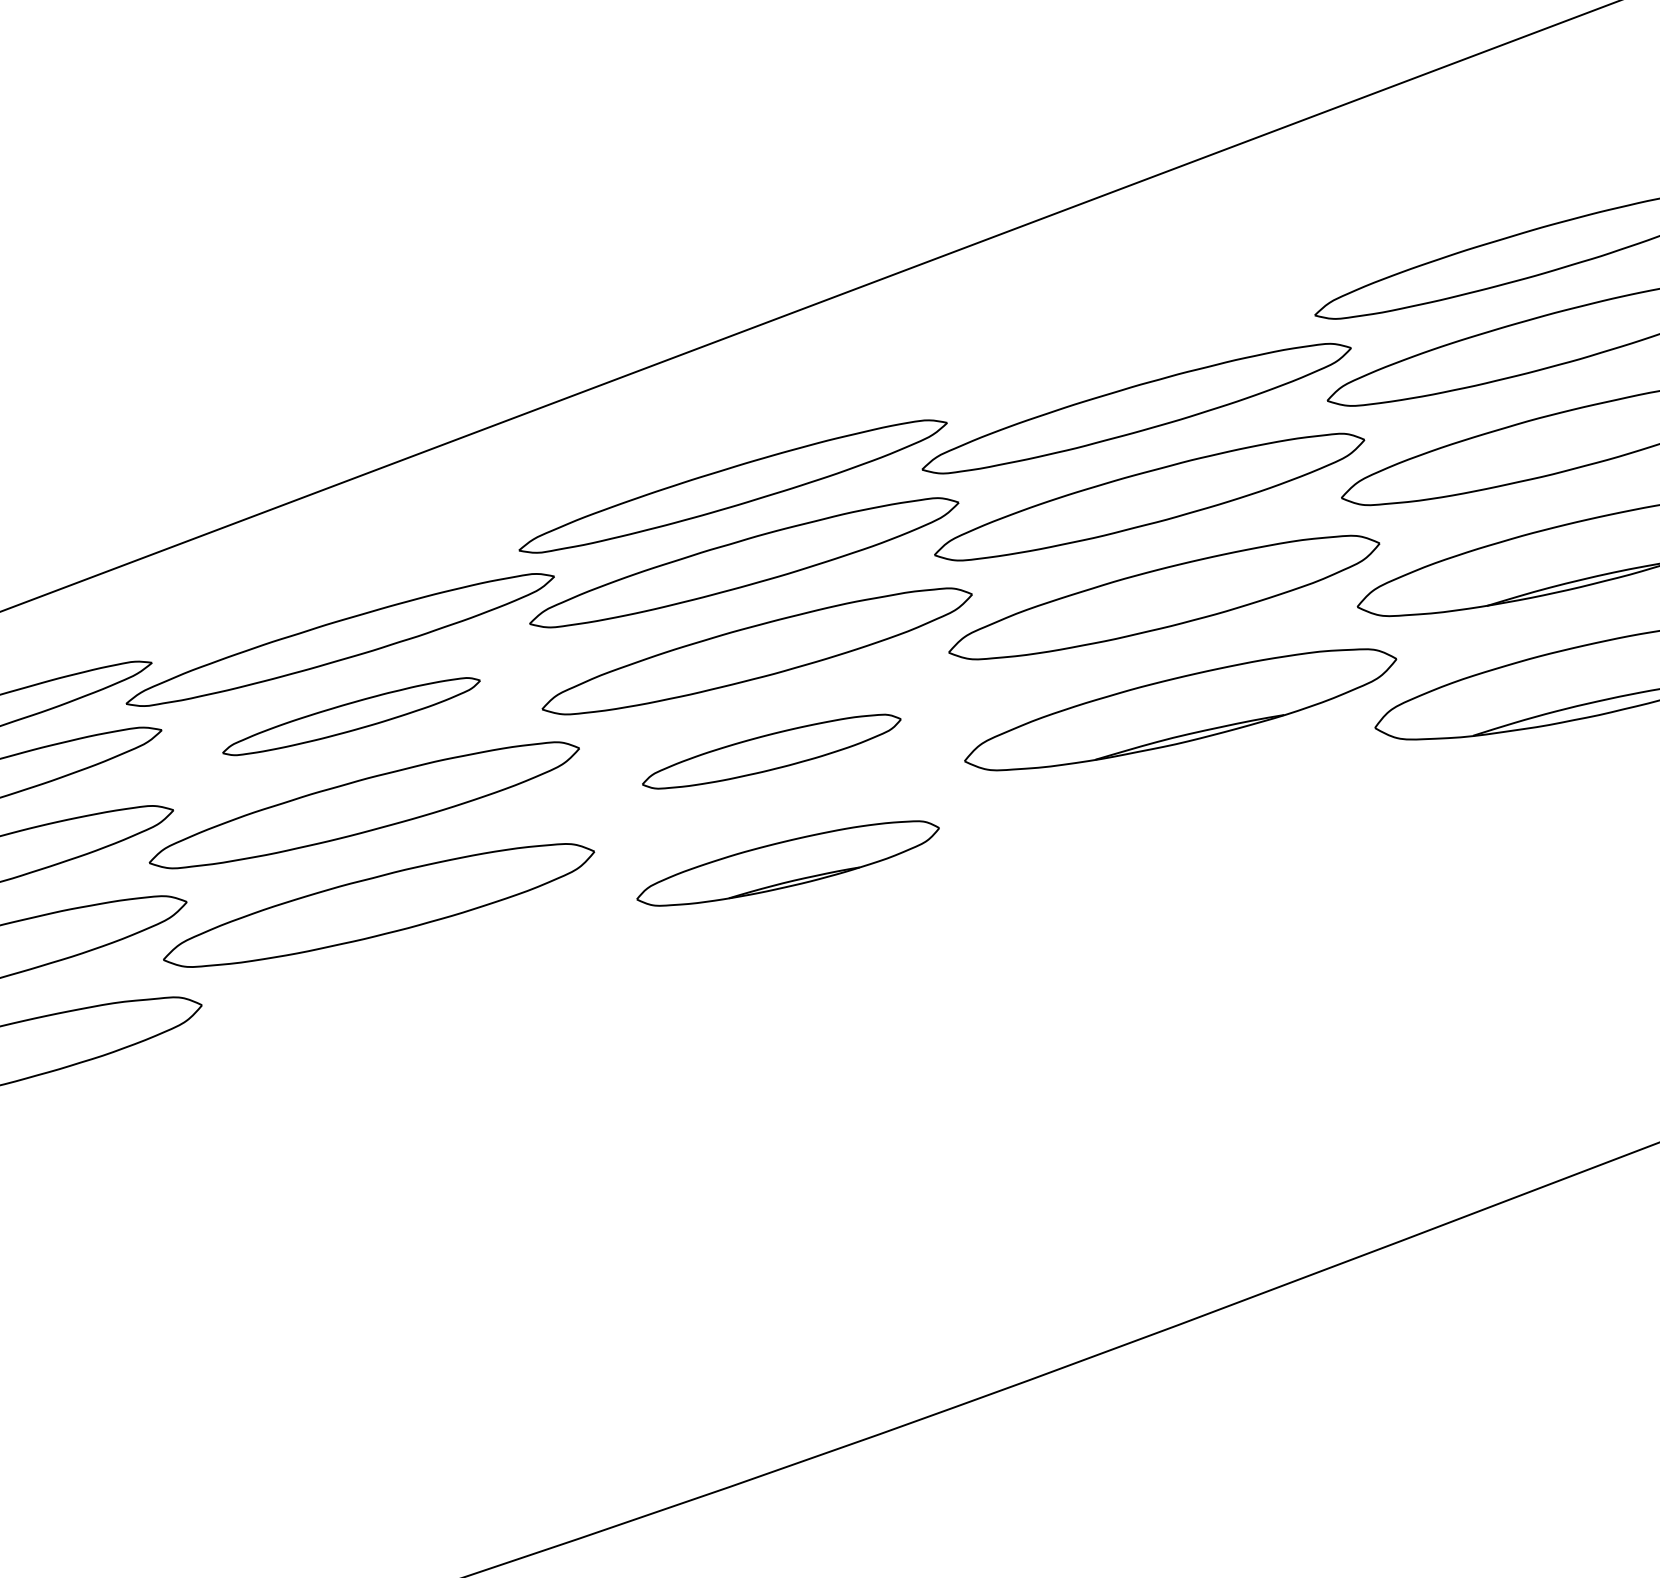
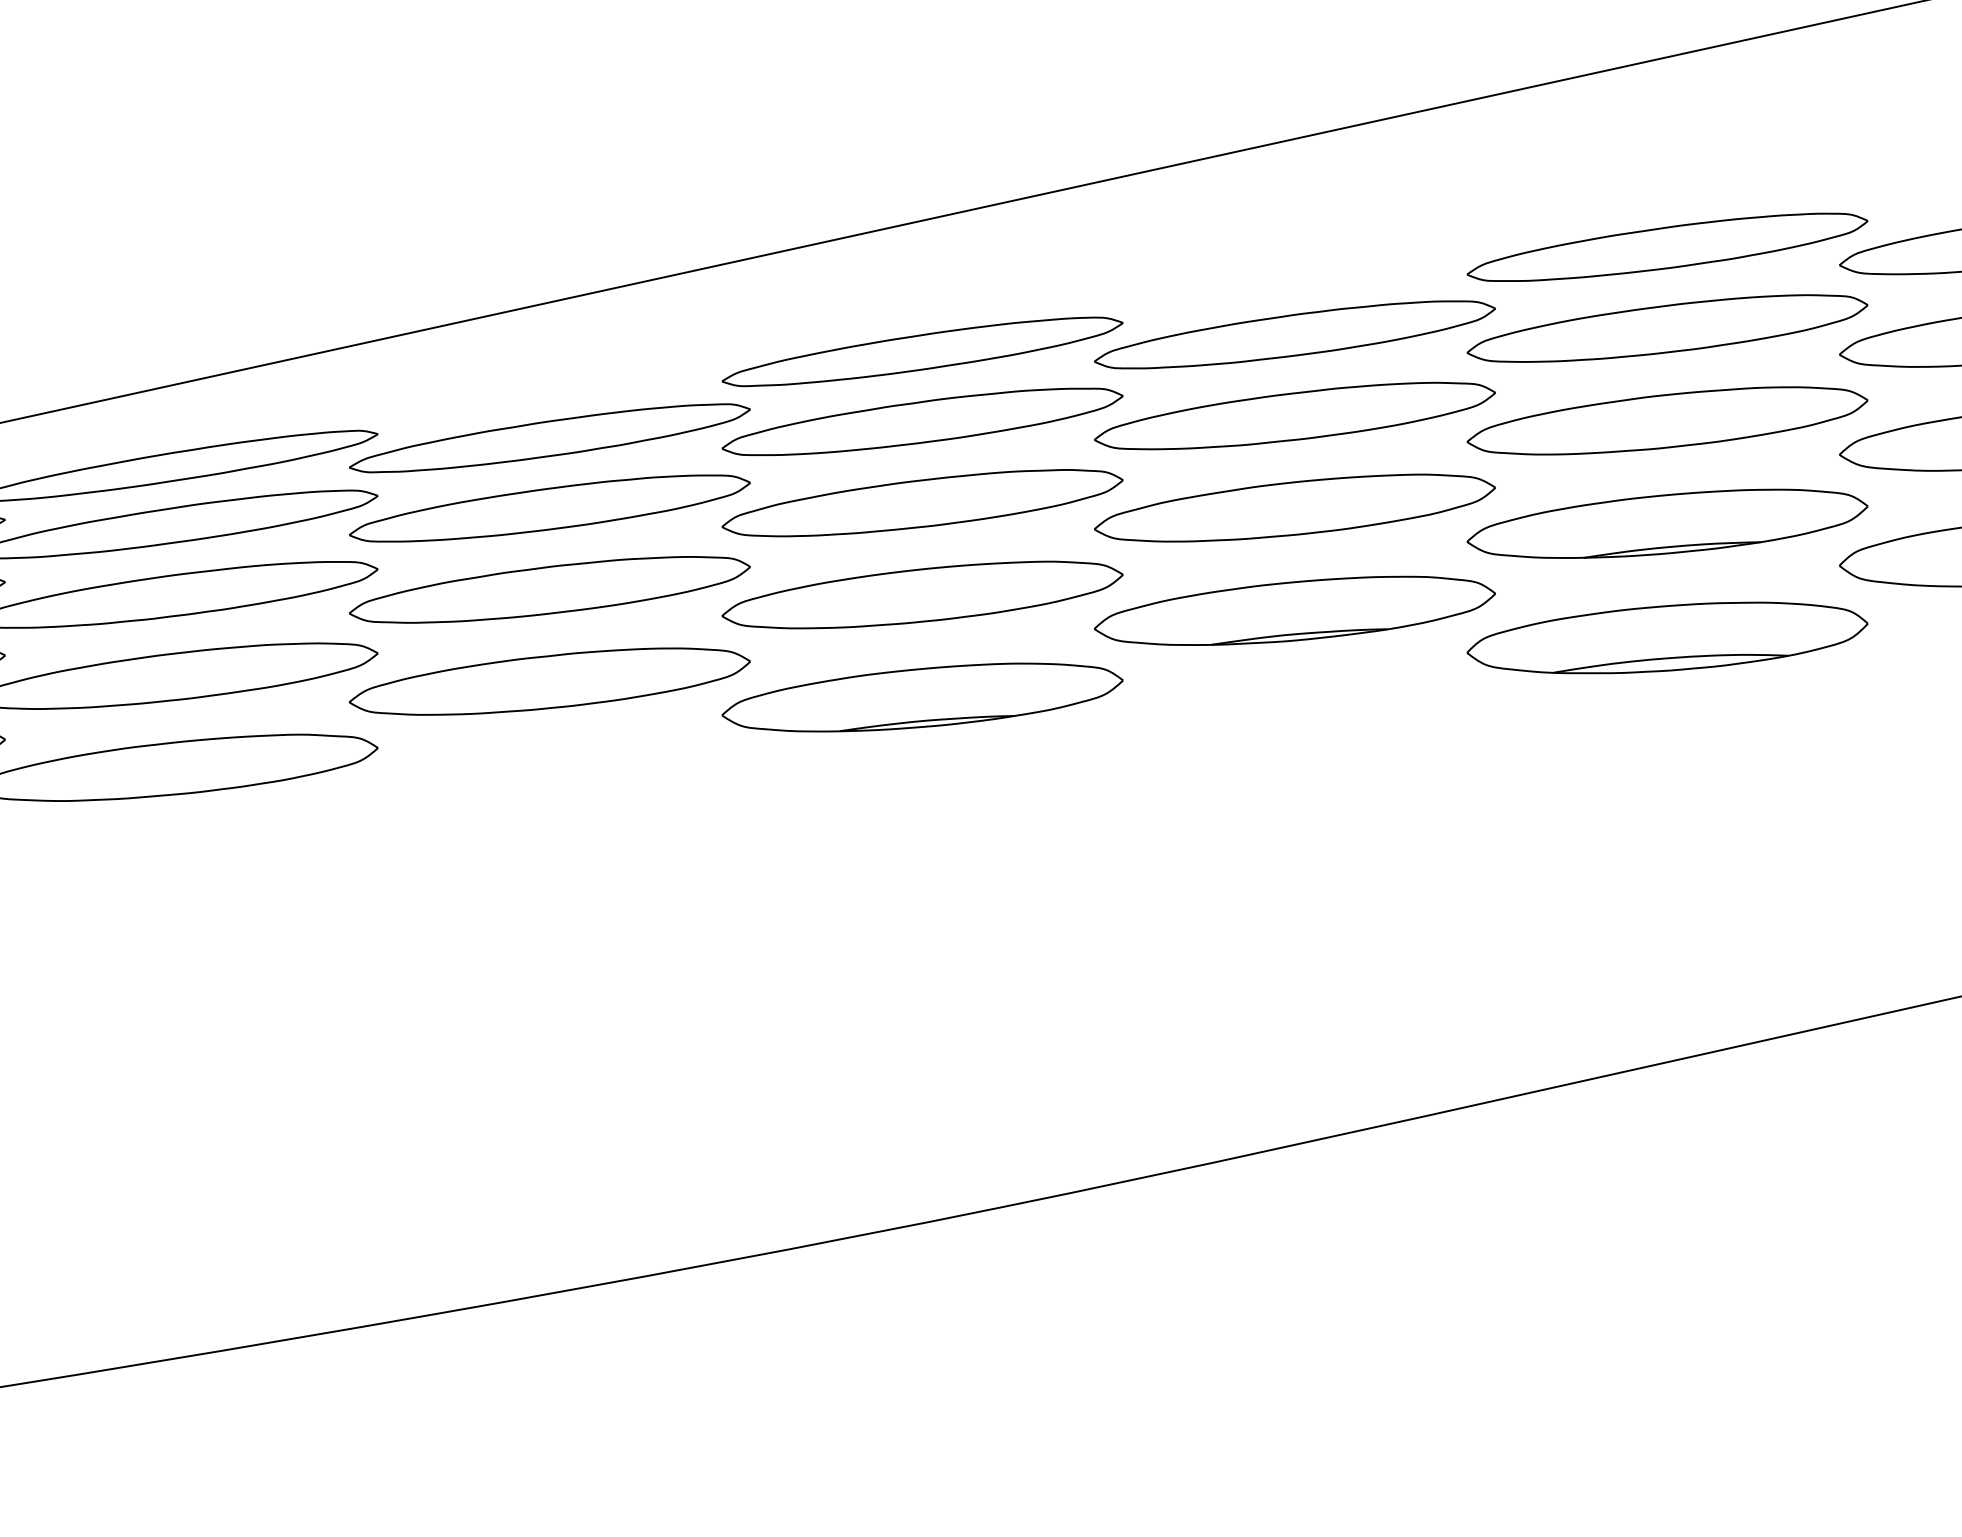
part: (350, 716) -> (549, 508), size x1.67
part: (771, 751) -> (922, 594), size x1.67
part: (788, 863) -> (922, 697), size x1.43

